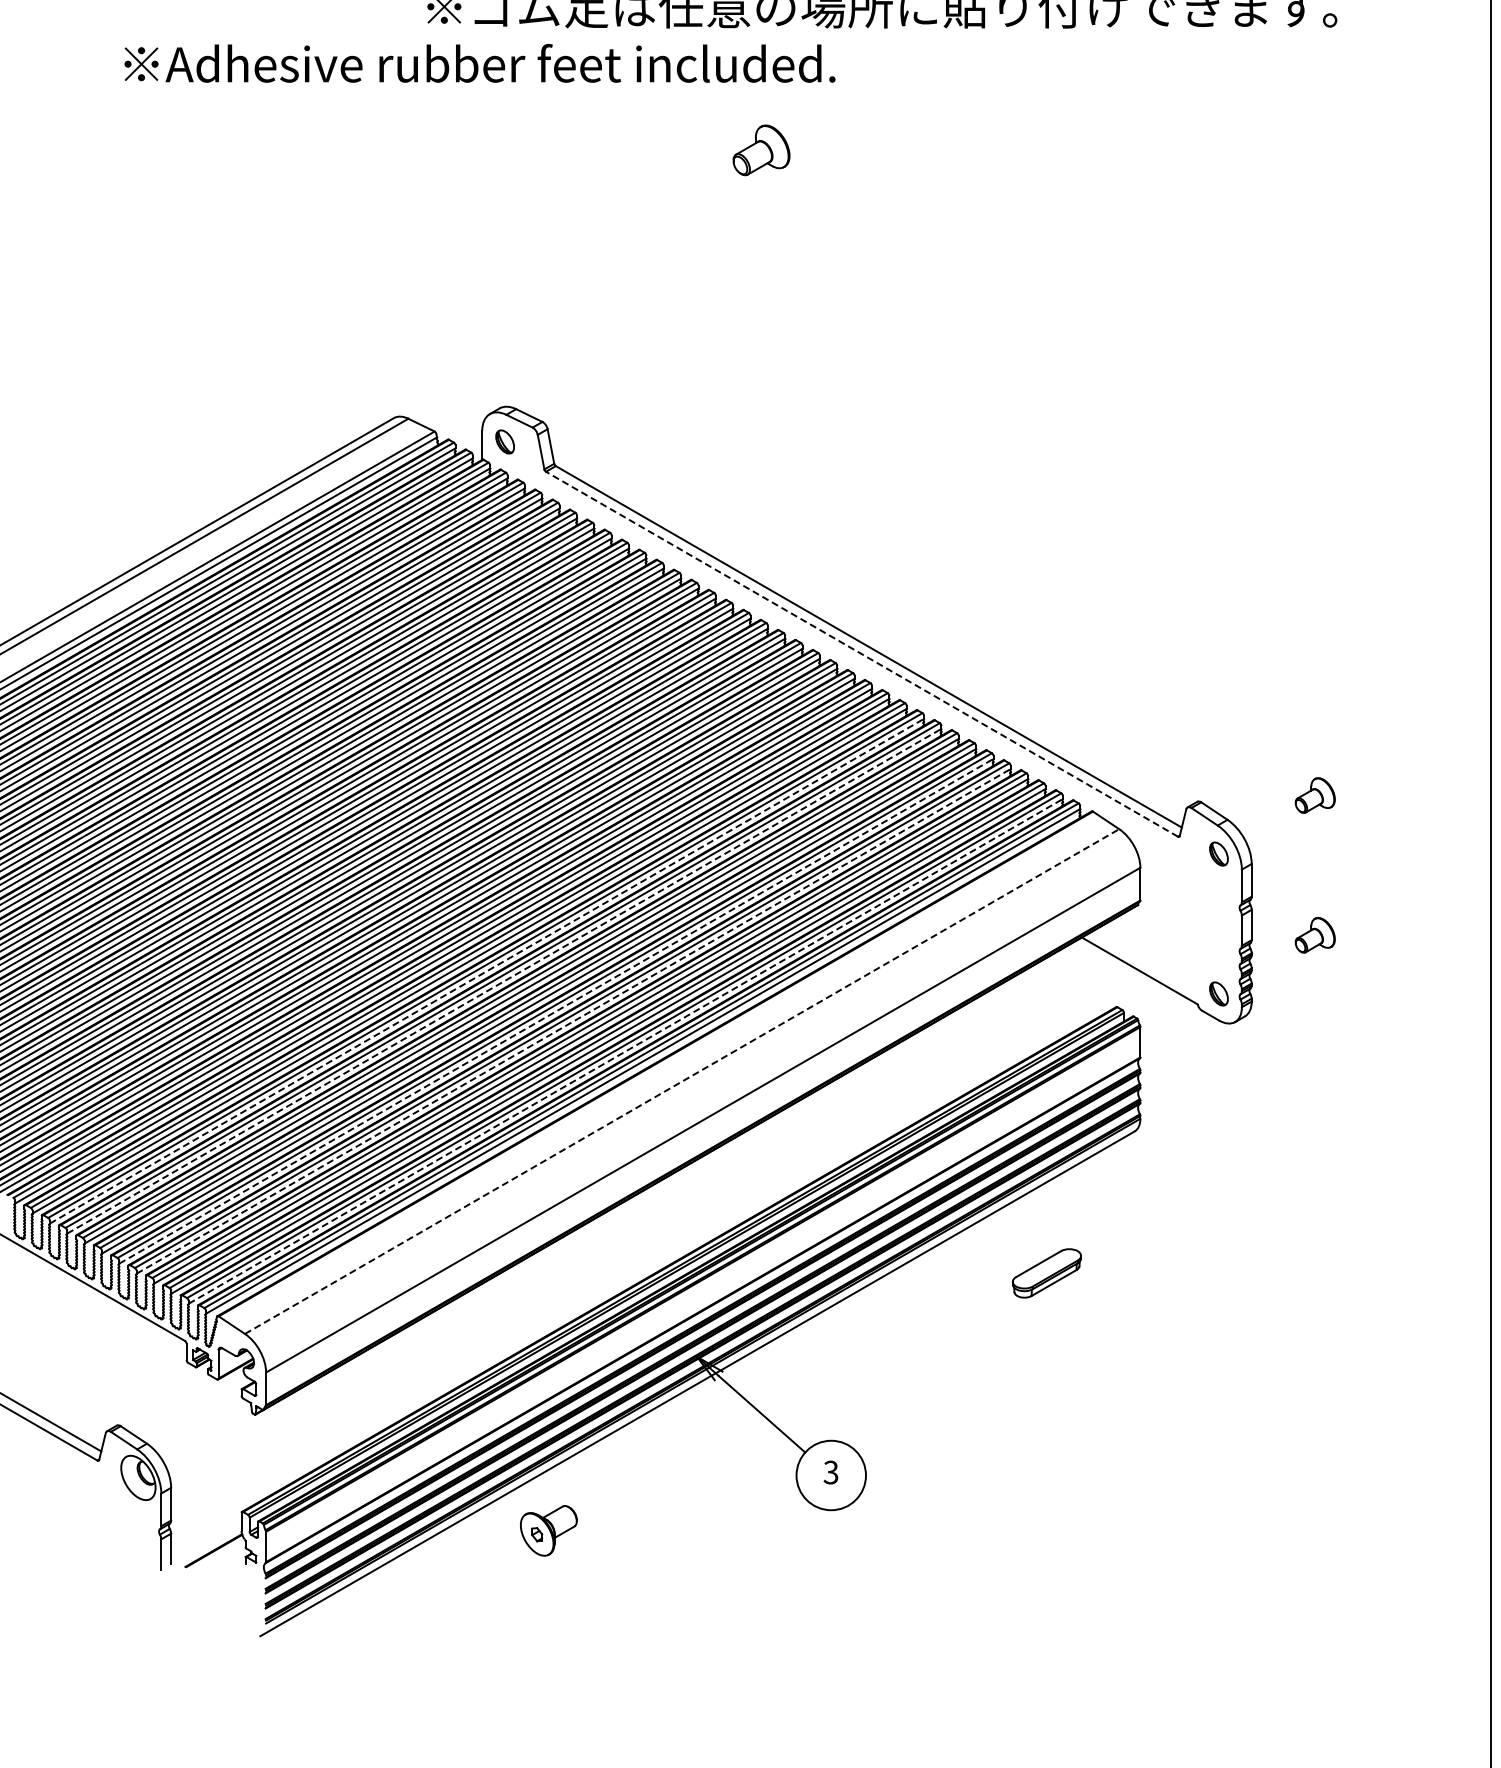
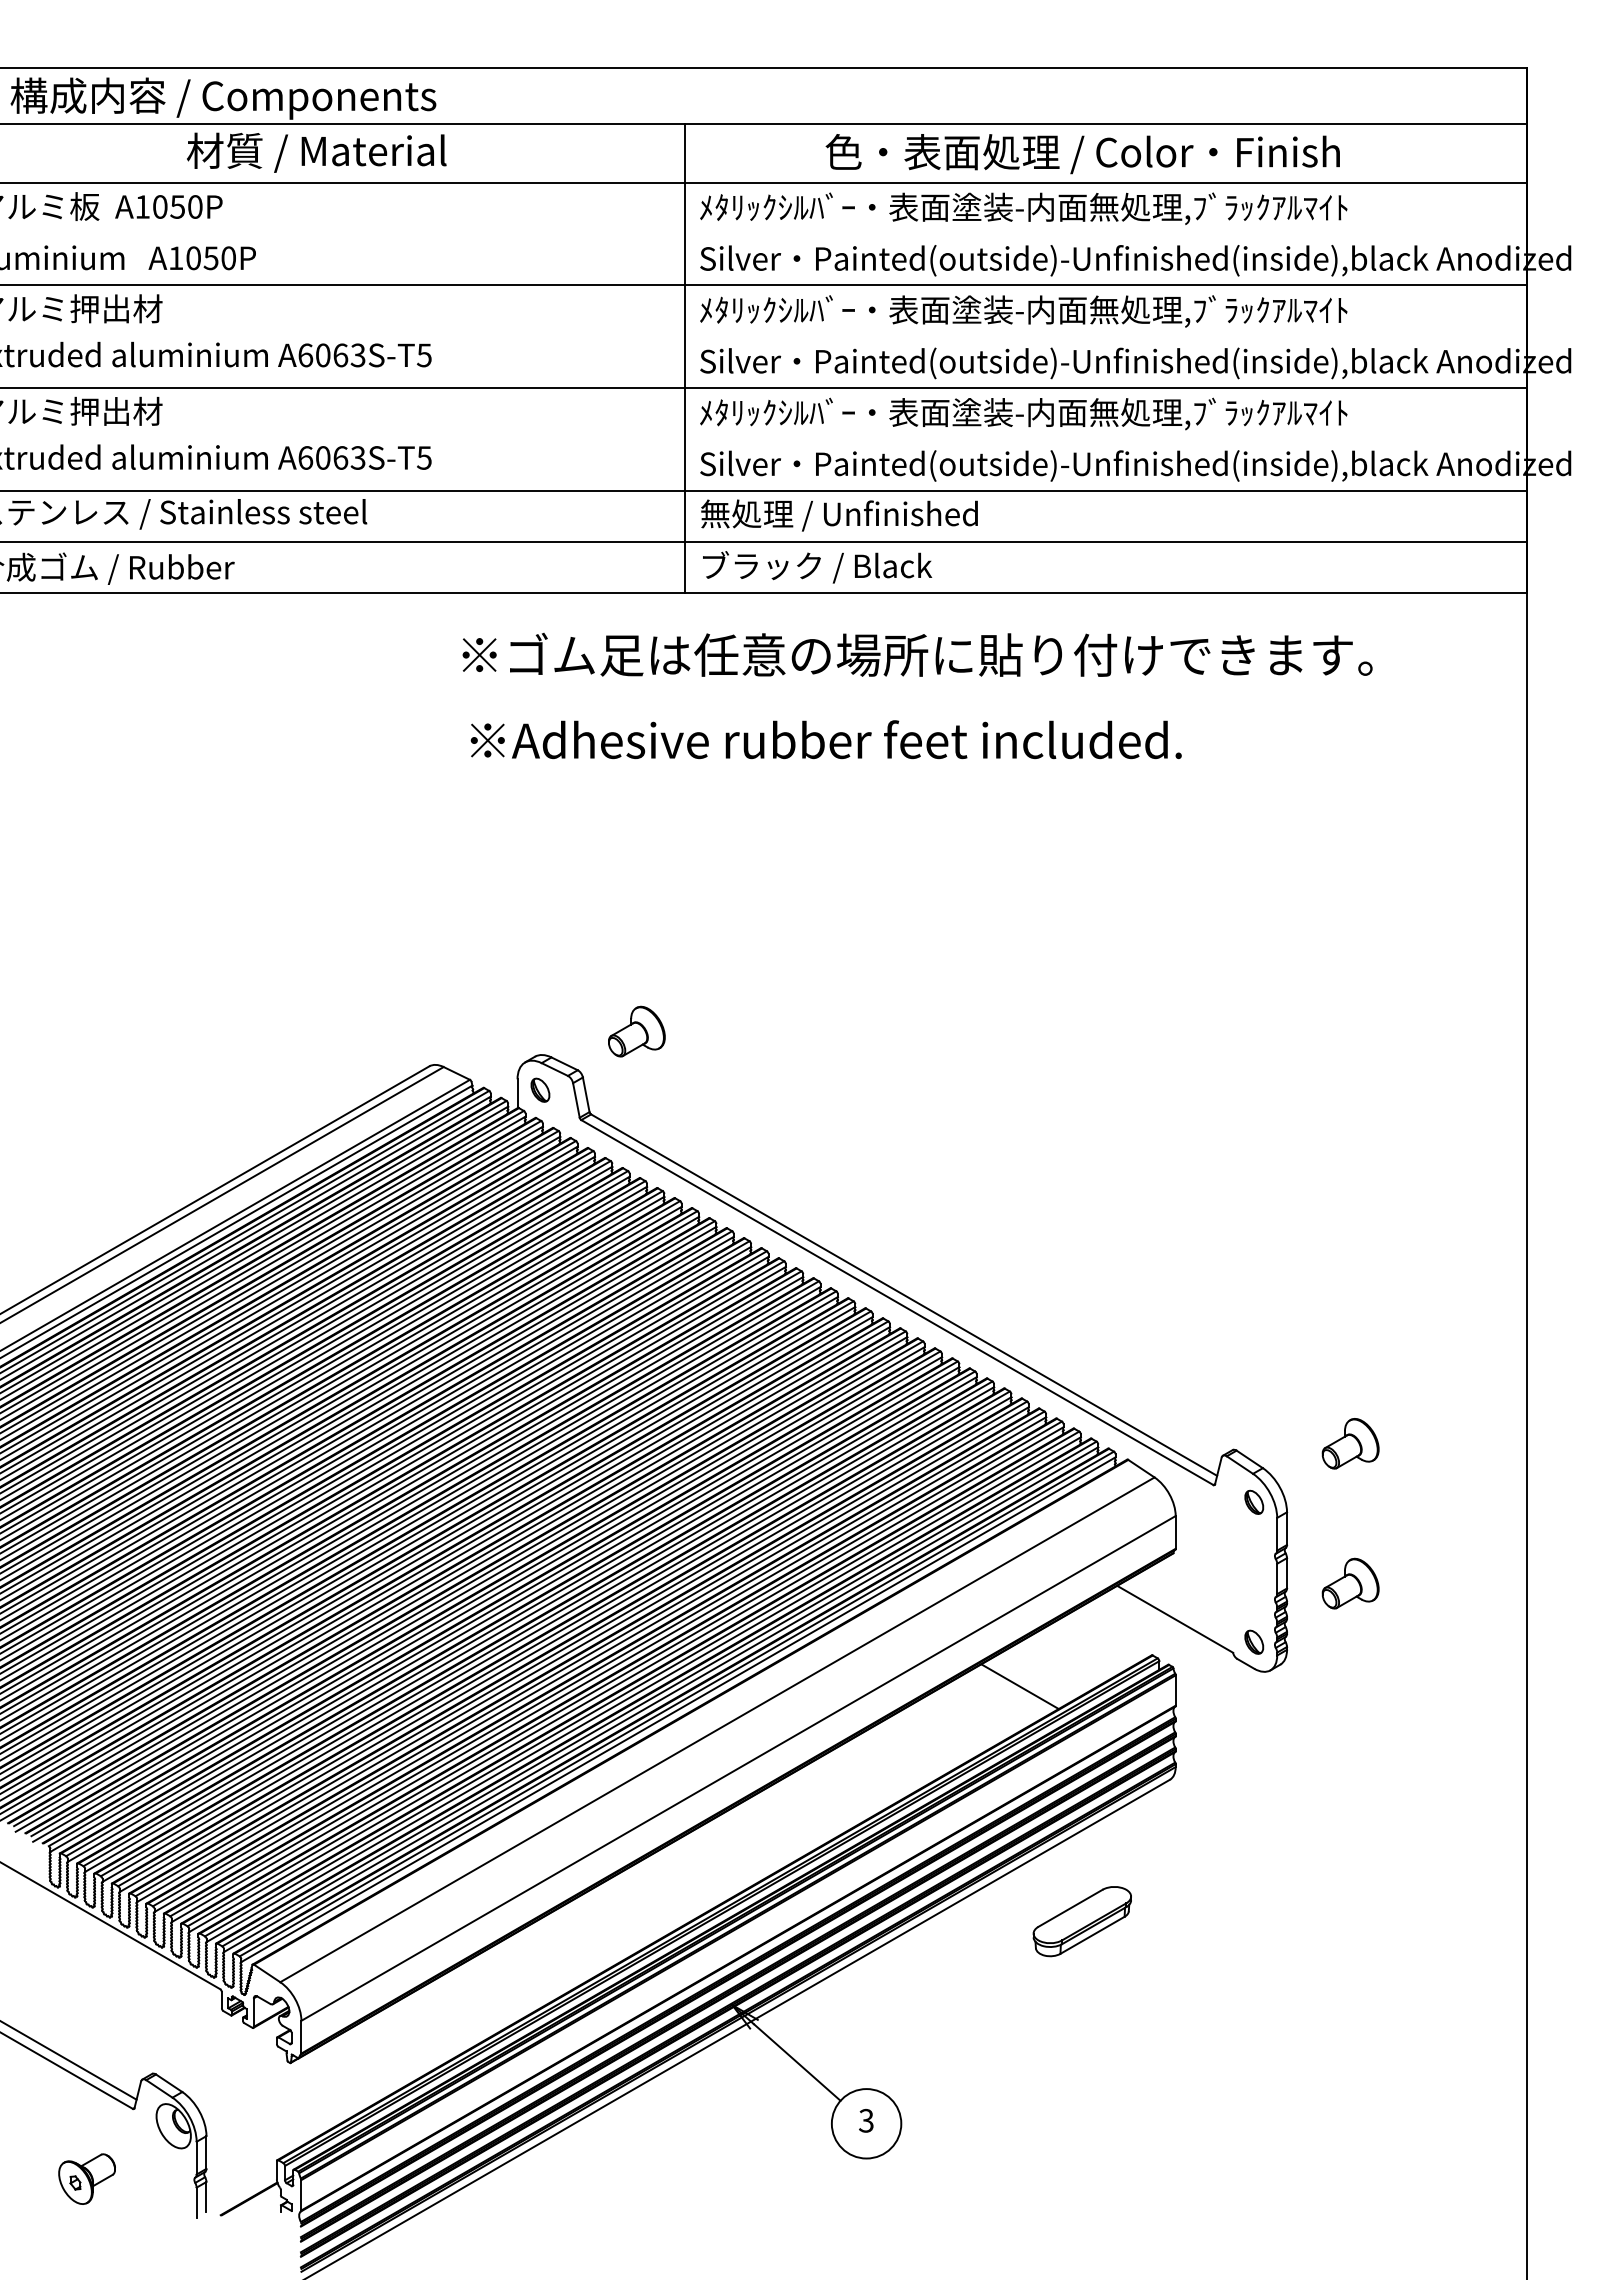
text: (479, 63) -> (825, 739), moved
part: (761, 150) -> (636, 1031), moved
line: (862, 654) -> (897, 1302), dashed -> solid
part: (1315, 795) -> (1350, 1443), size x1.43
part: (1315, 935) -> (1350, 1583), size x1.43
line: (487, 971) -> (522, 1619), dashed -> solid
line: (504, 981) -> (539, 1629), dashed -> solid
line: (556, 1011) -> (591, 1659), dashed -> solid
line: (574, 1021) -> (609, 1669), dashed -> solid
line: (984, 1038) -> (1019, 1686), added
line: (626, 1051) -> (661, 1699), dashed -> solid
line: (682, 1081) -> (717, 1729), dashed -> solid
part: (1046, 1273) -> (1081, 1921), size x1.43
part: (548, 1530) -> (86, 2178), moved

